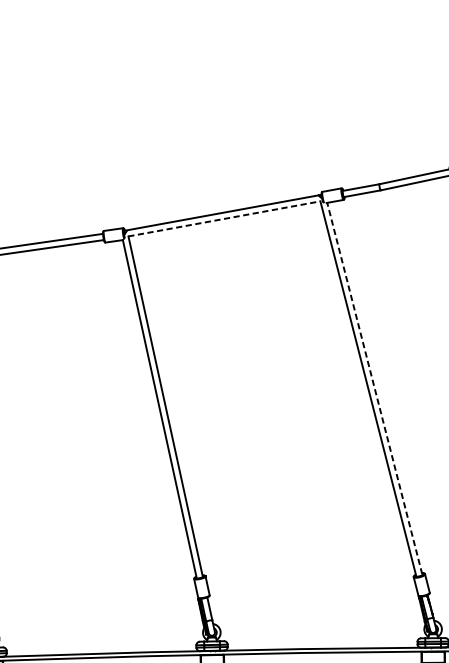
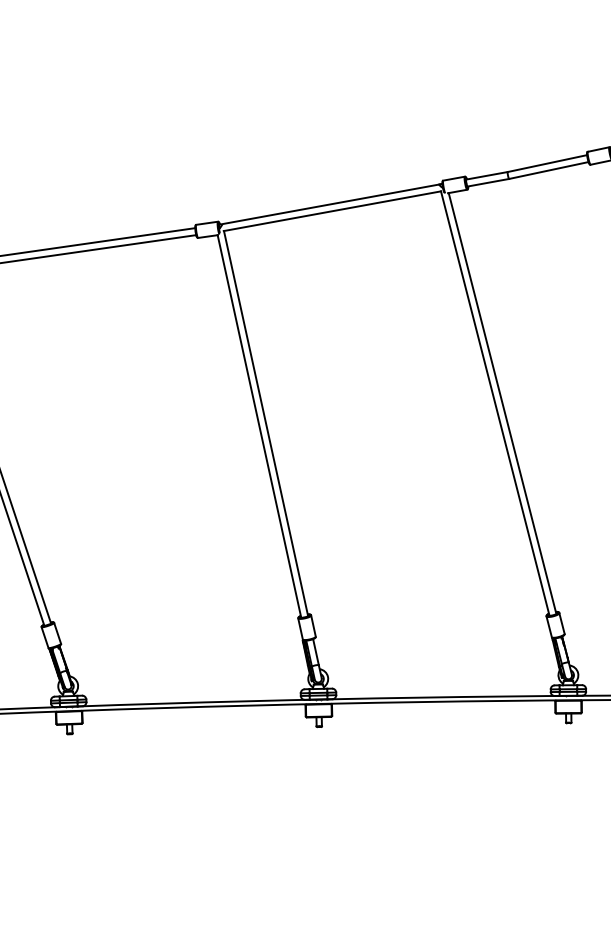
line: (224, 219) -> (332, 211), dashed -> solid
line: (374, 388) -> (502, 403), dashed -> solid

